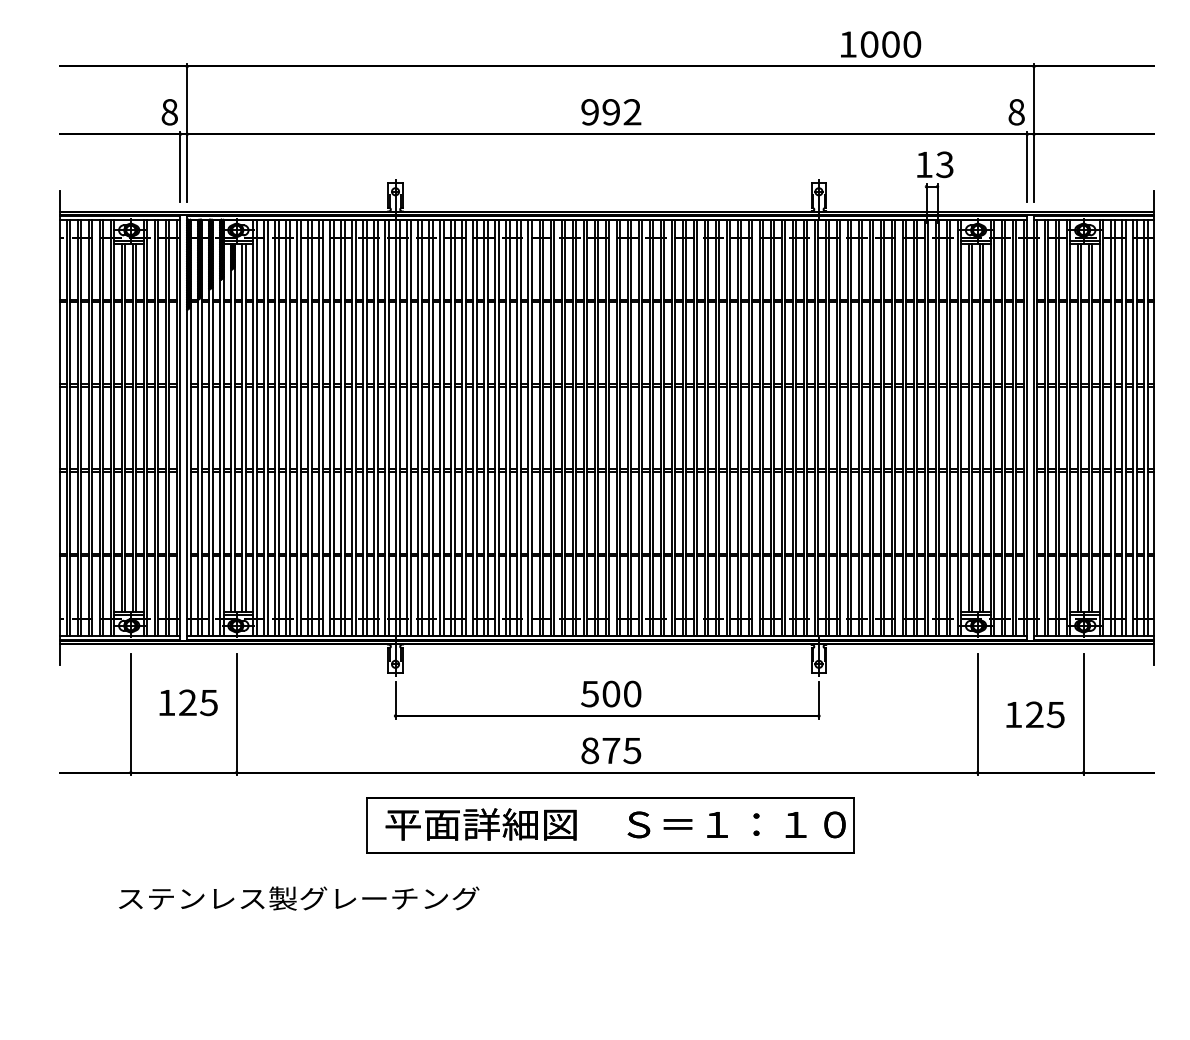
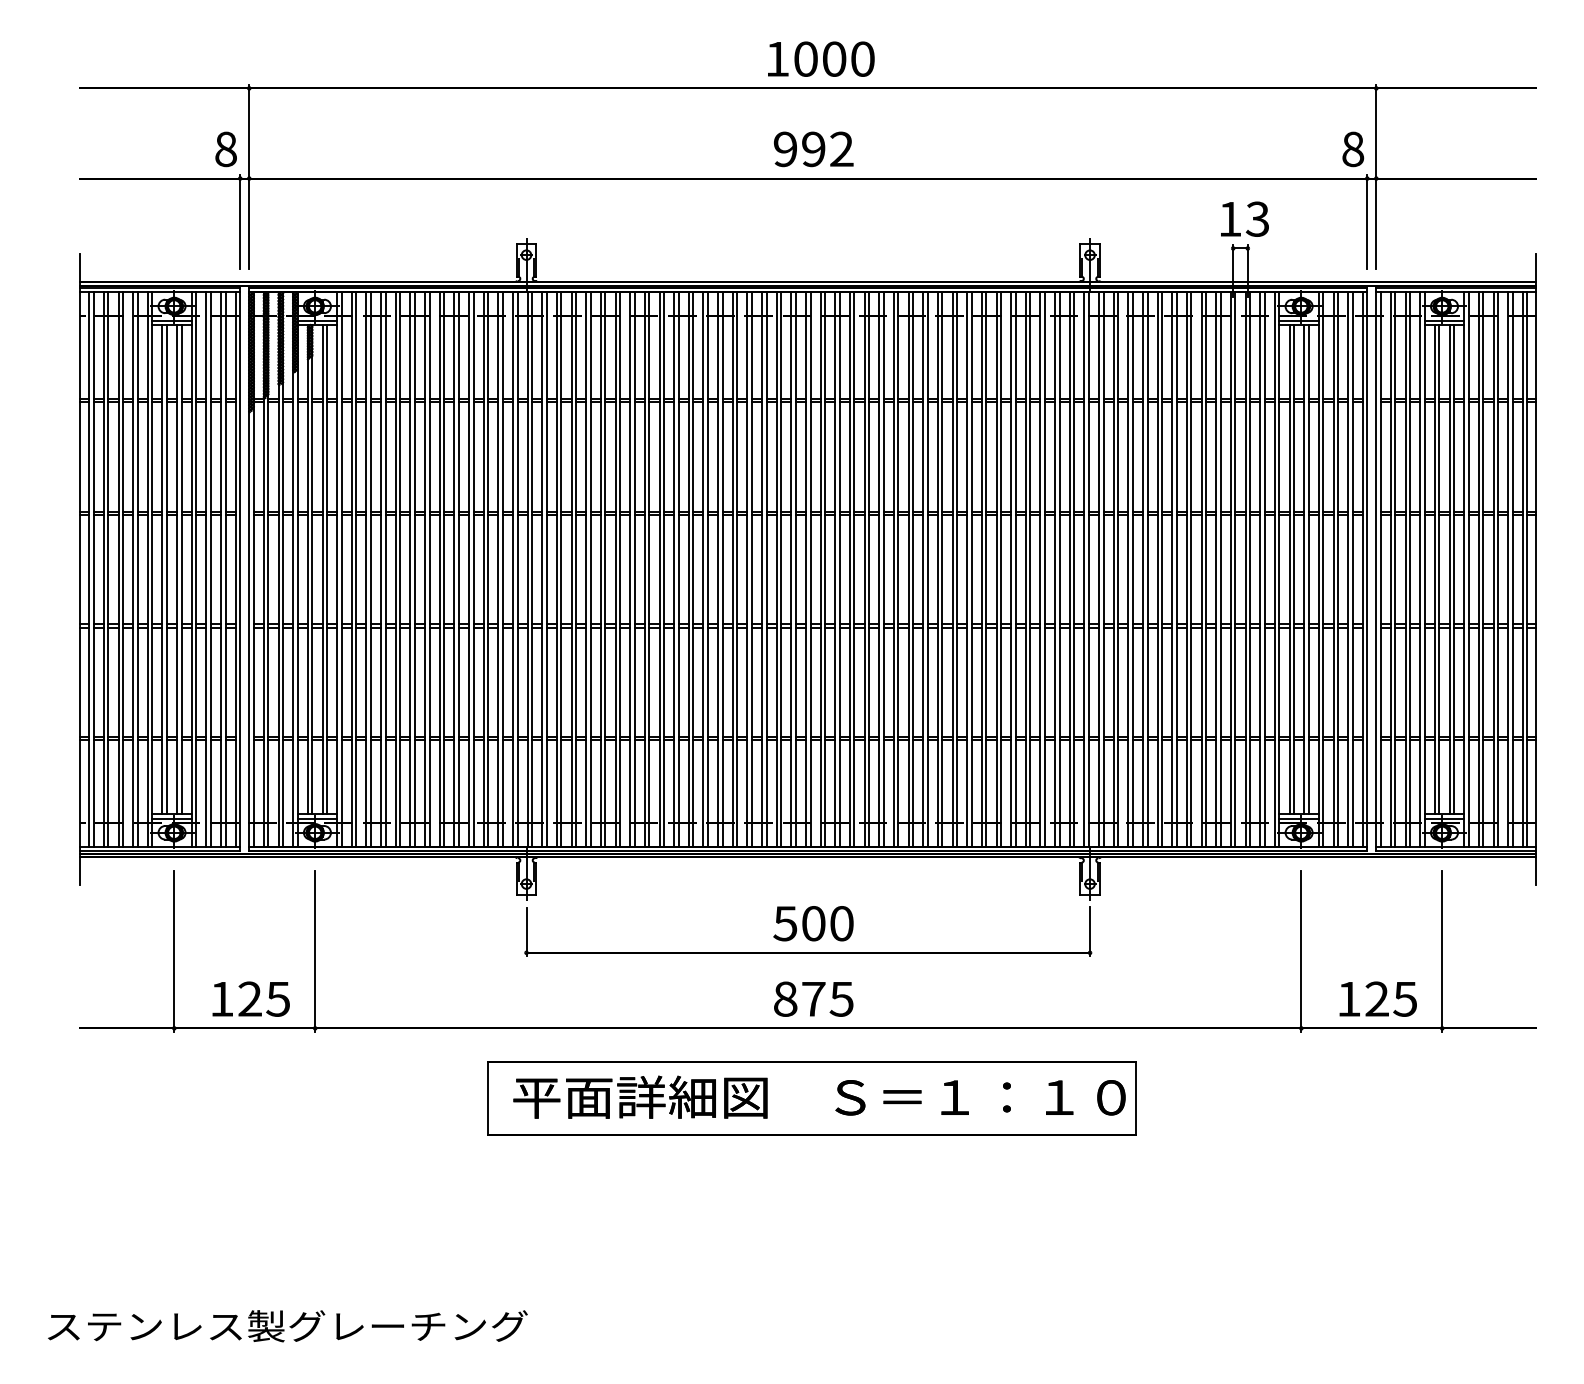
text: (881, 44) -> (821, 59), moved
text: (188, 702) -> (250, 998), moved
text: (1035, 714) -> (1378, 998), moved
text: (299, 898) -> (288, 1326), moved

